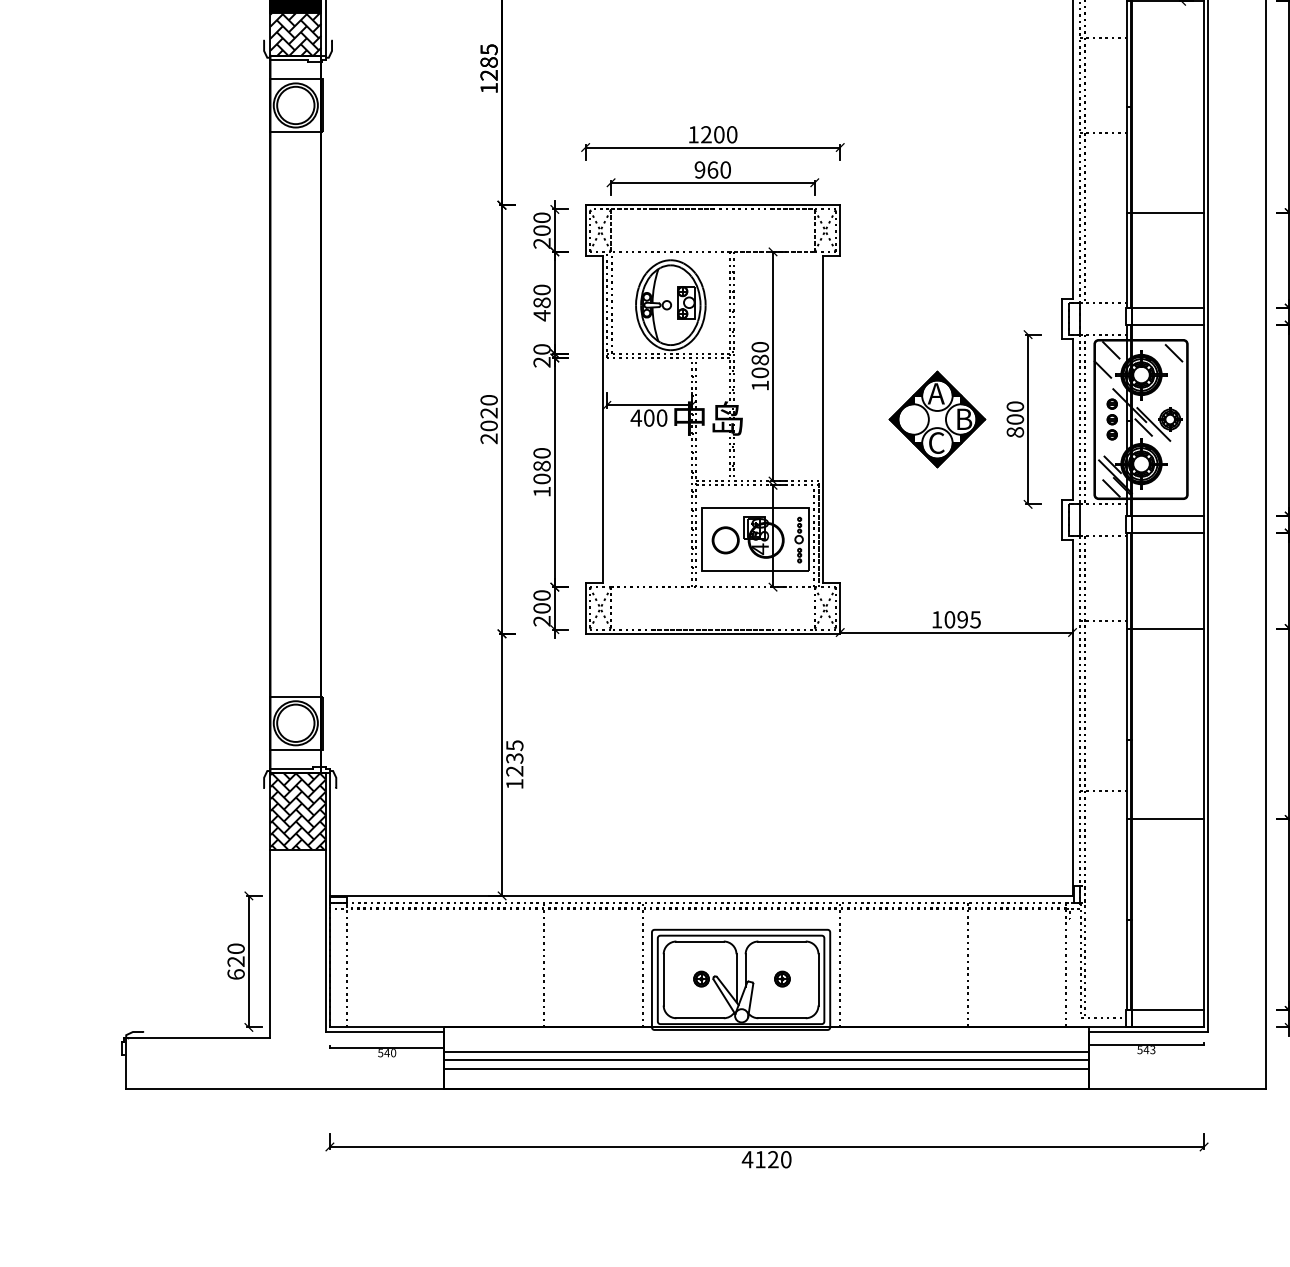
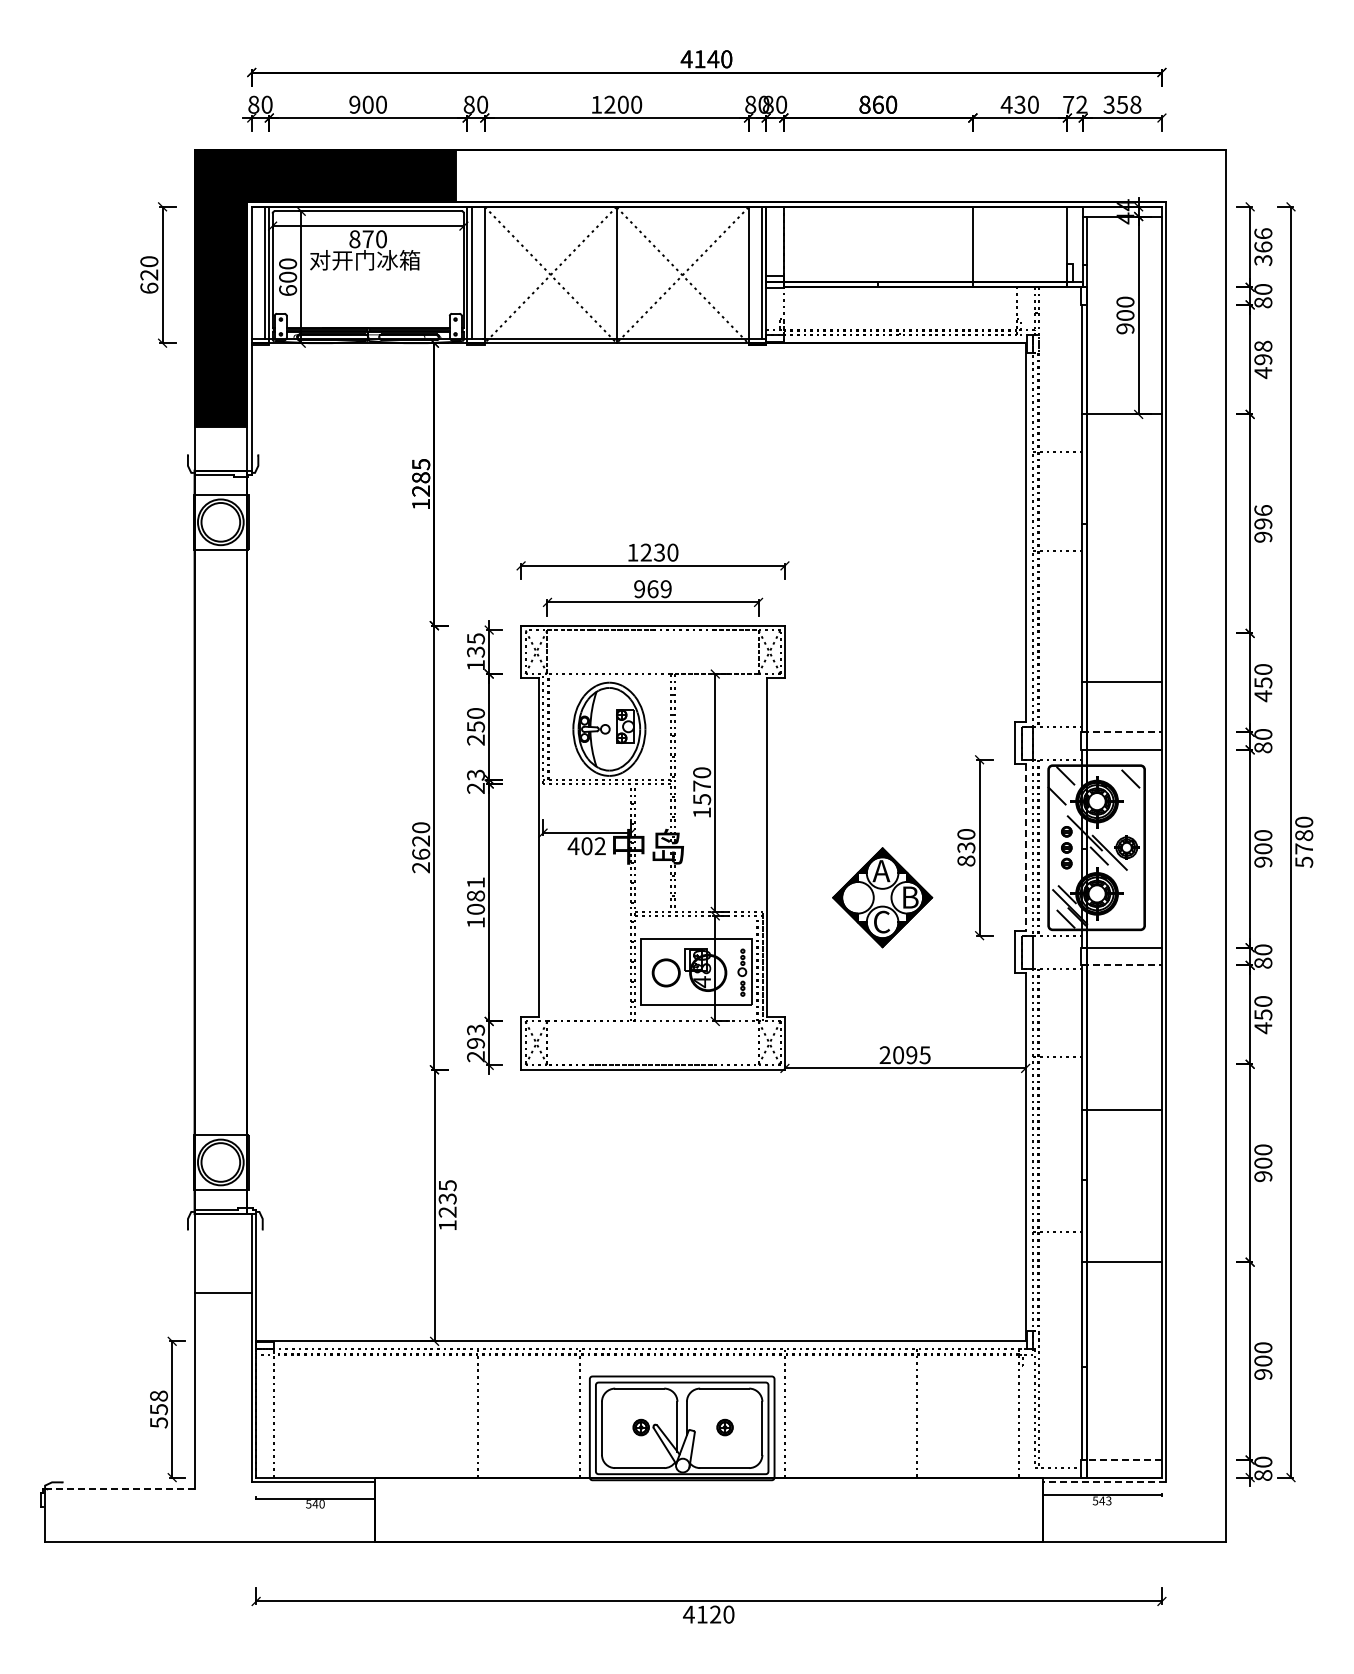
hatch: (295, 34) -> (220, 448), removed
text: (719, 134) -> (659, 552), 1200 -> 1230
text: (724, 170) -> (665, 589), 960 -> 969
line: (1165, 212) -> (1121, 682), moved
text: (541, 230) -> (475, 651), 200 -> 135
line: (1166, 308) -> (1122, 732), solid -> dashed
text: (541, 309) -> (475, 733), 480 -> 250
text: (541, 348) -> (475, 774), 20 -> 23
text: (760, 366) -> (702, 792), 1080 -> 1570
text: (661, 418) -> (599, 846), 400 -> 402
part: (937, 419) -> (882, 897), moved
text: (1015, 419) -> (966, 847), 800 -> 830
line: (1072, 419) -> (1025, 847), solid -> dashed
text: (489, 425) -> (421, 853), 2020 -> 2620
text: (542, 453) -> (476, 882), 1080 -> 1081
line: (1166, 533) -> (1122, 965), solid -> dashed
text: (541, 601) -> (475, 1036), 200 -> 293
text: (936, 619) -> (884, 1054), 1095 -> 2095
line: (1165, 628) -> (1121, 1110), moved
hatch: (297, 811) -> (222, 1253), removed
text: (235, 961) -> (158, 1409), 620 -> 558
line: (1165, 1010) -> (1121, 1460), solid -> dashed
line: (1148, 1032) -> (1104, 1482), solid -> dashed
line: (198, 1037) -> (119, 1488), solid -> dashed
line: (766, 1051) -> (708, 1502), removed
line: (766, 1060) -> (708, 1511), removed
line: (766, 1068) -> (708, 1520), removed

